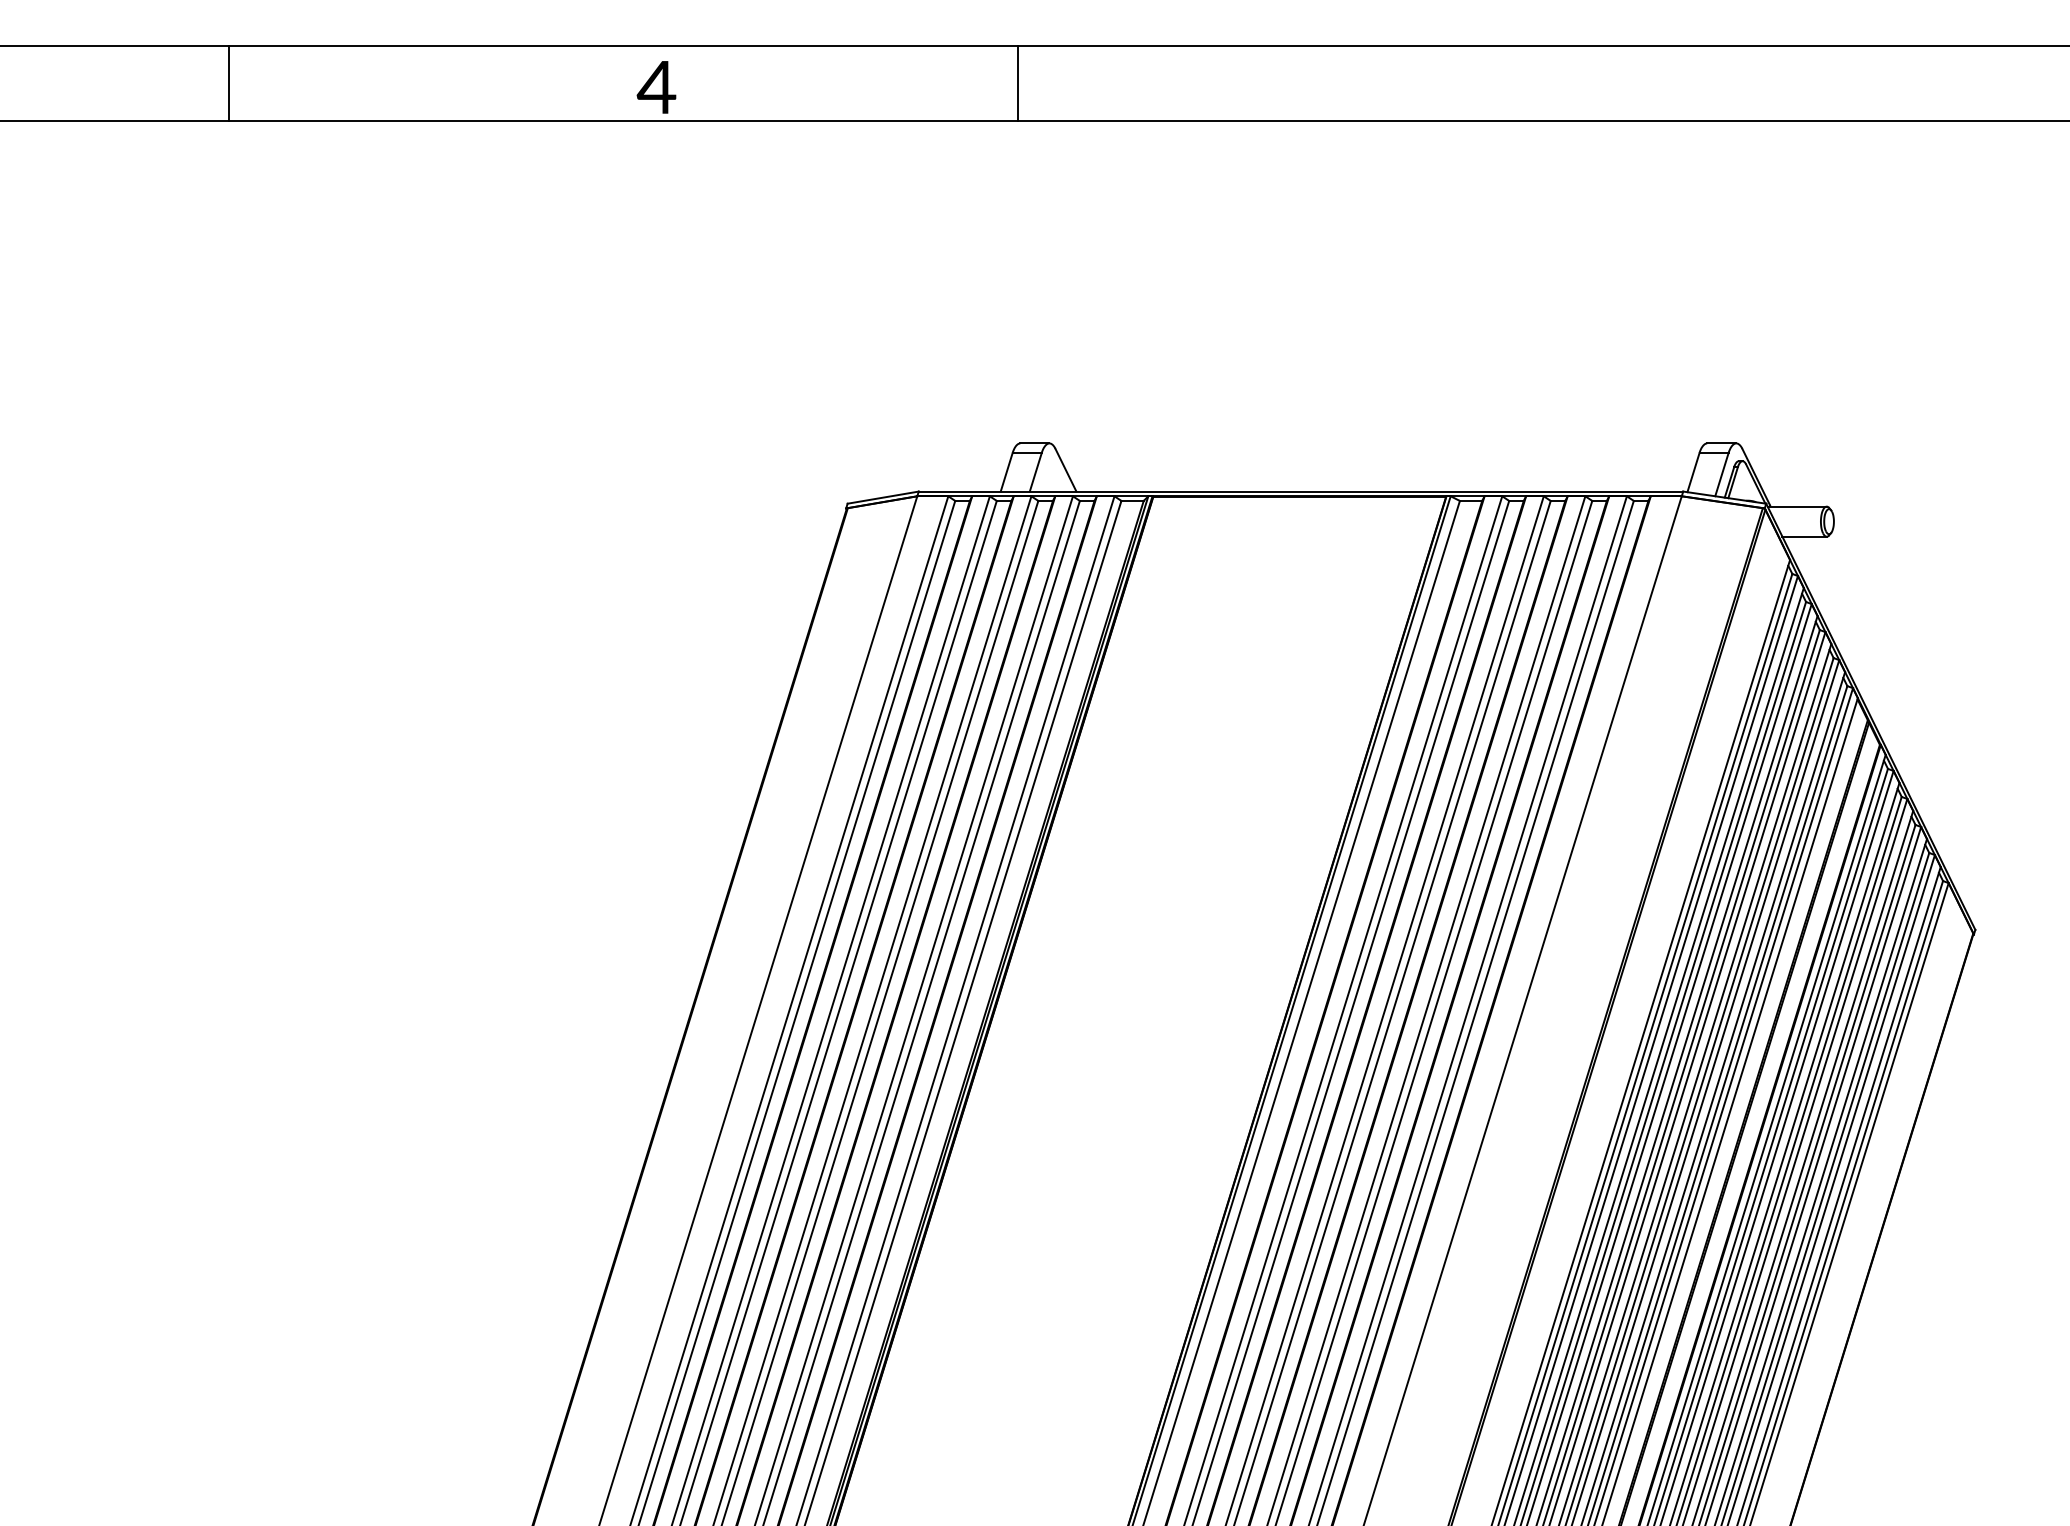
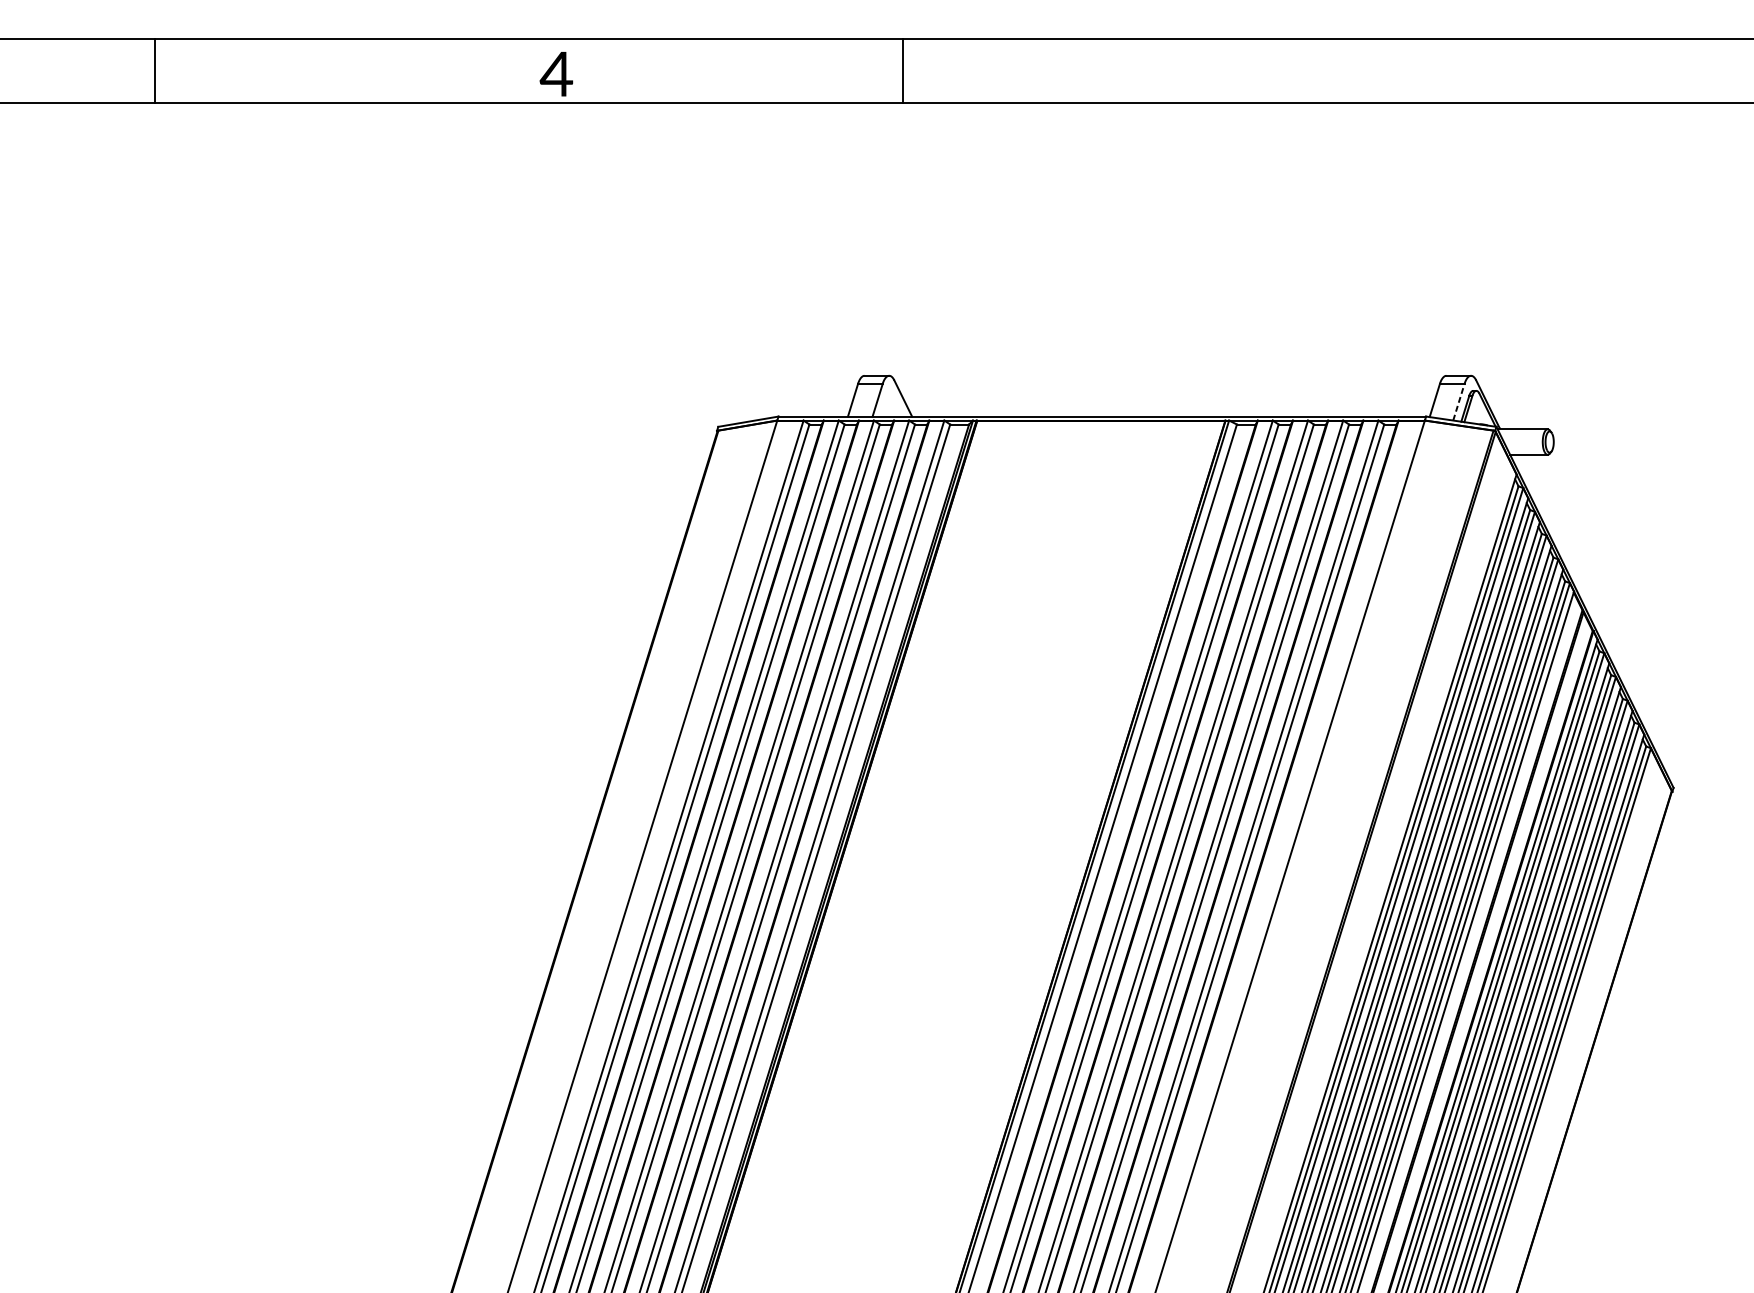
line: (228, 83) -> (154, 70), moved
line: (1017, 83) -> (902, 70), moved
line: (1721, 474) -> (1458, 402), solid -> dashed

